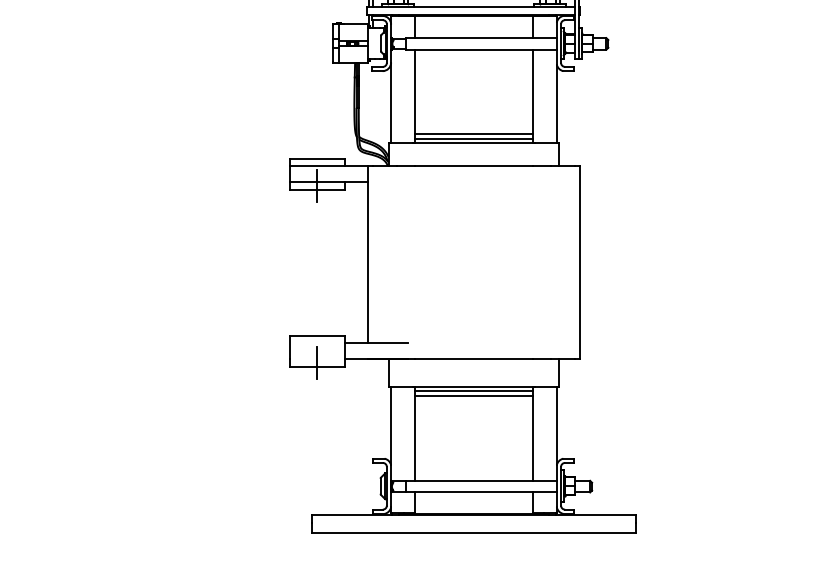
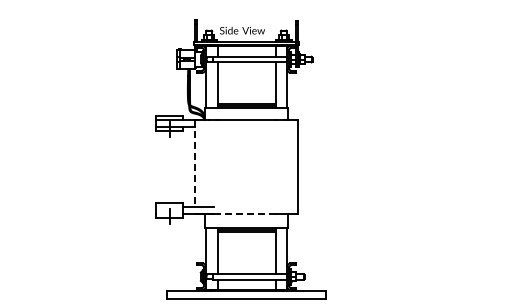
line: (367, 255) -> (194, 163), solid -> dashed
line: (473, 359) -> (246, 214), solid -> dashed

